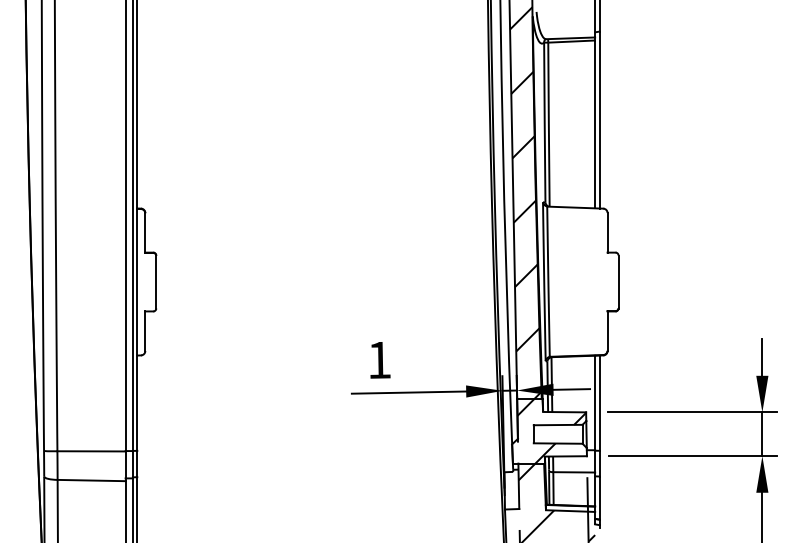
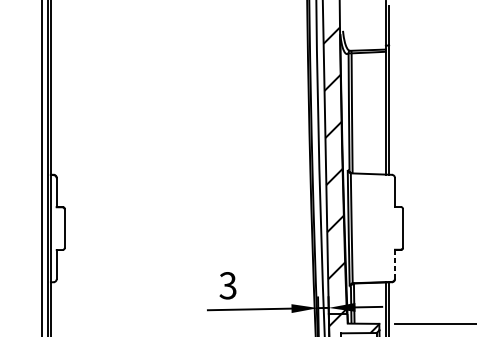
line: (607, 330) -> (394, 263), solid -> dashed
text: (378, 360) -> (227, 285), 1 -> 3

